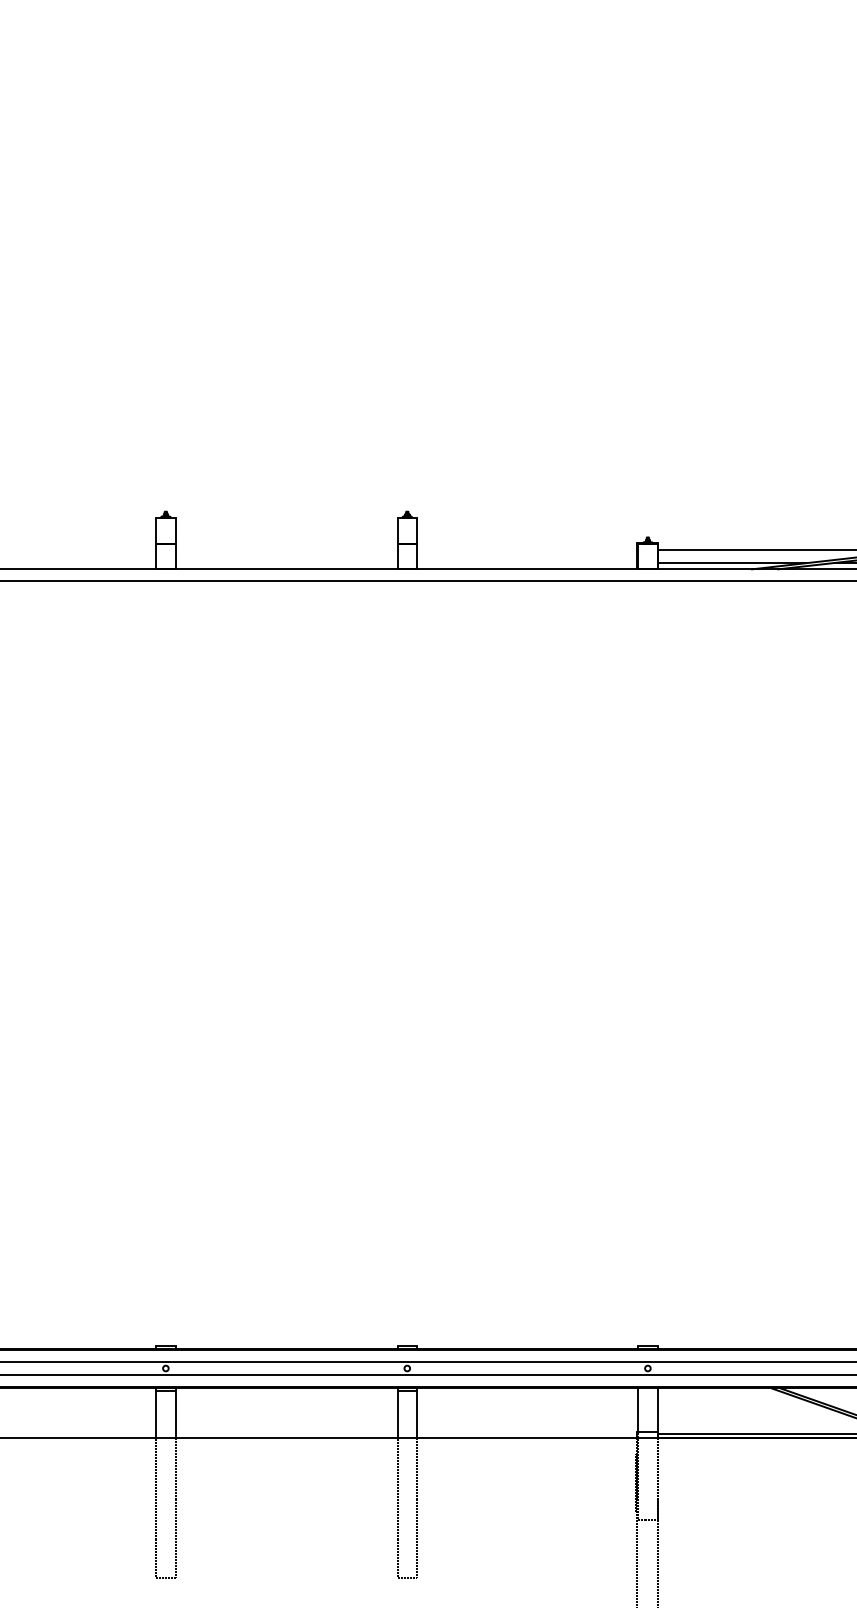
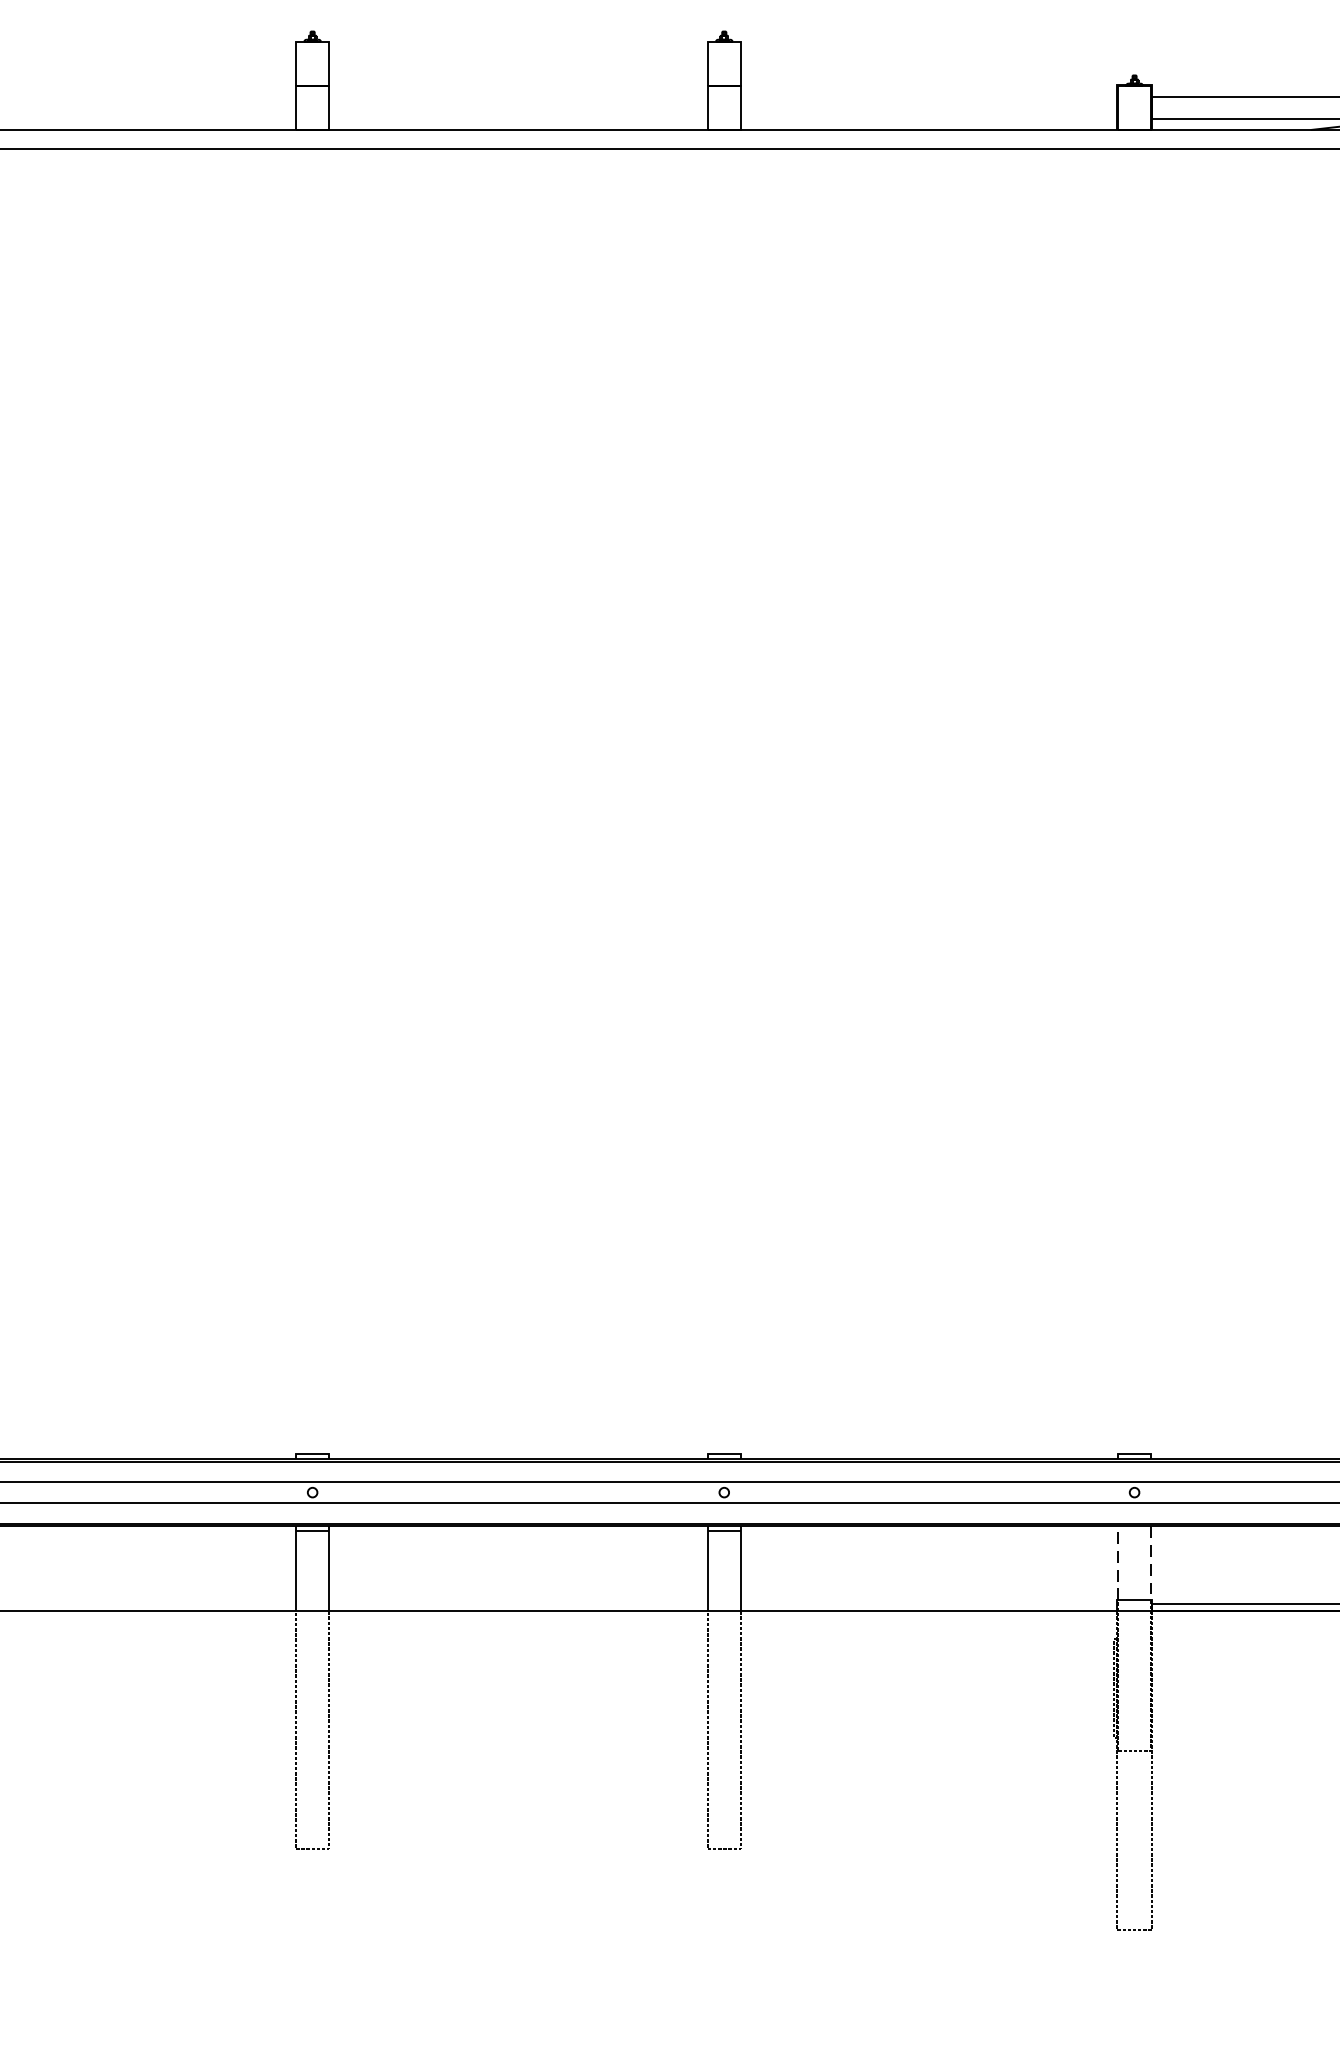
line: (638, 1409) -> (1118, 1562), solid -> dashed
line: (657, 1409) -> (1150, 1562), solid -> dashed

